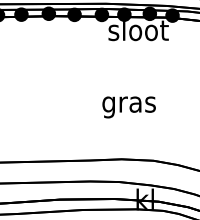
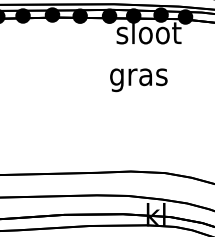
text: (128, 107) -> (138, 80), moved

